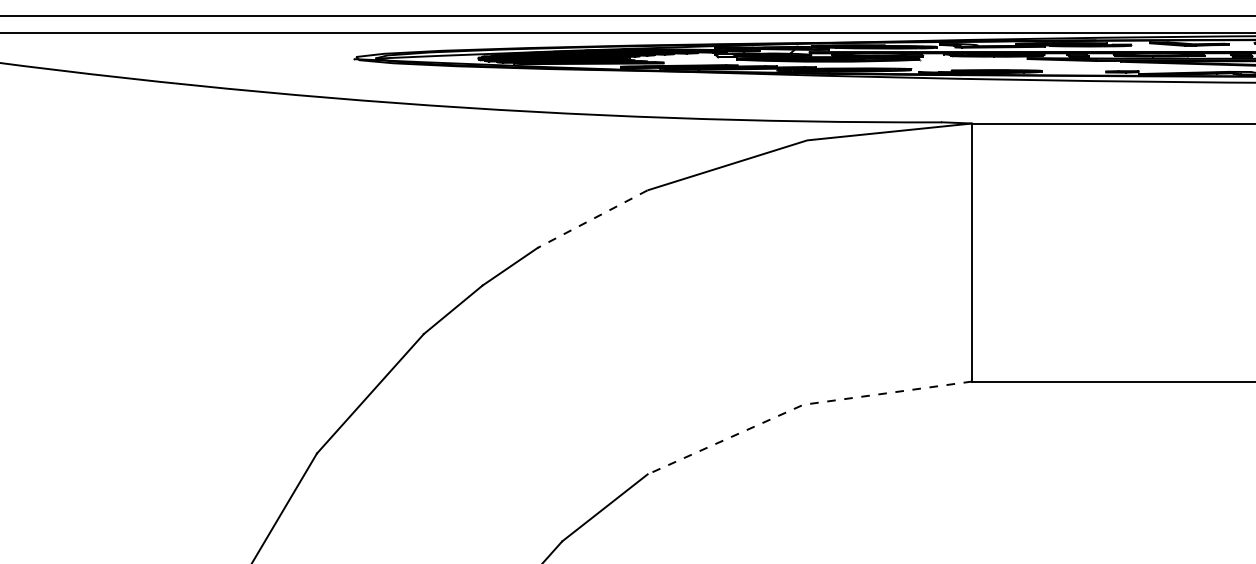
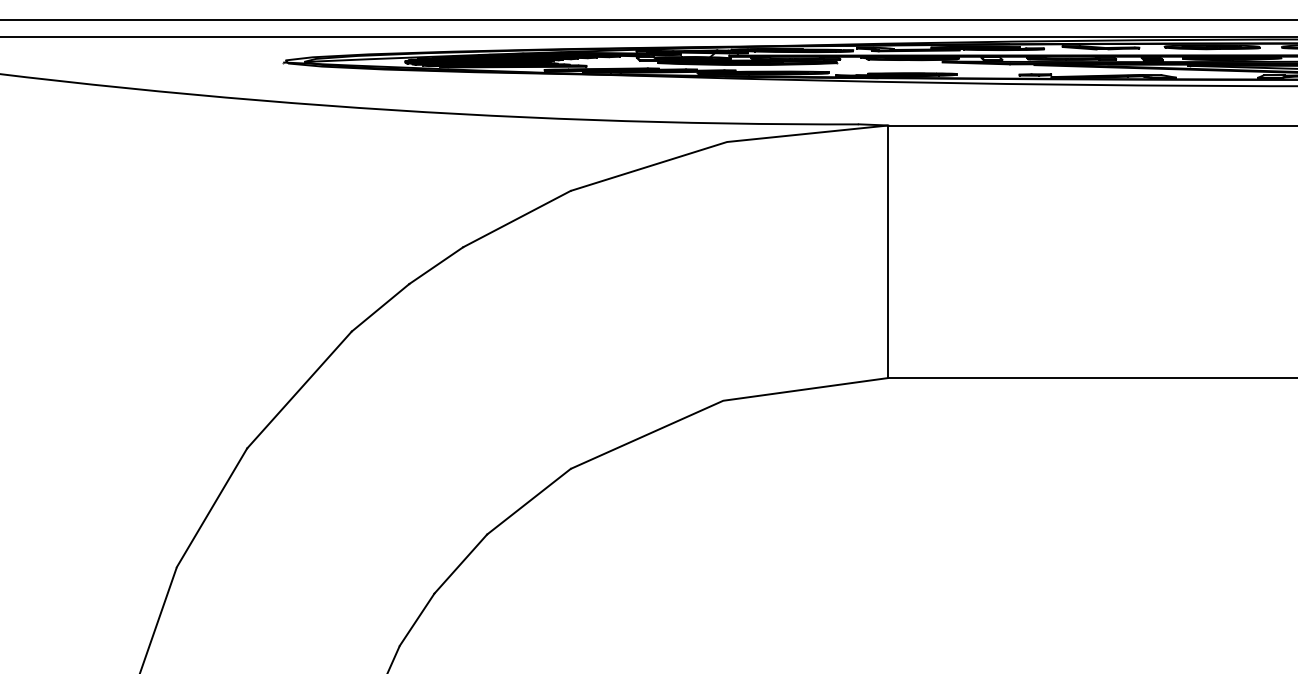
line: (592, 219) -> (516, 219), dashed -> solid
line: (803, 404) -> (723, 400), dashed -> solid

